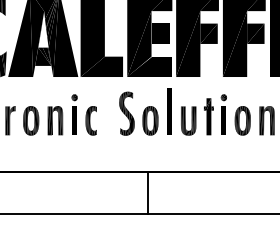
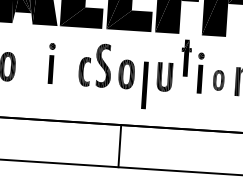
line: (169, 111) -> (145, 85), moved
part: (208, 116) -> (185, 57), moved
part: (55, 120) -> (31, 67), removed
part: (90, 120) -> (83, 71), moved
part: (242, 120) -> (218, 80), size x0.7

